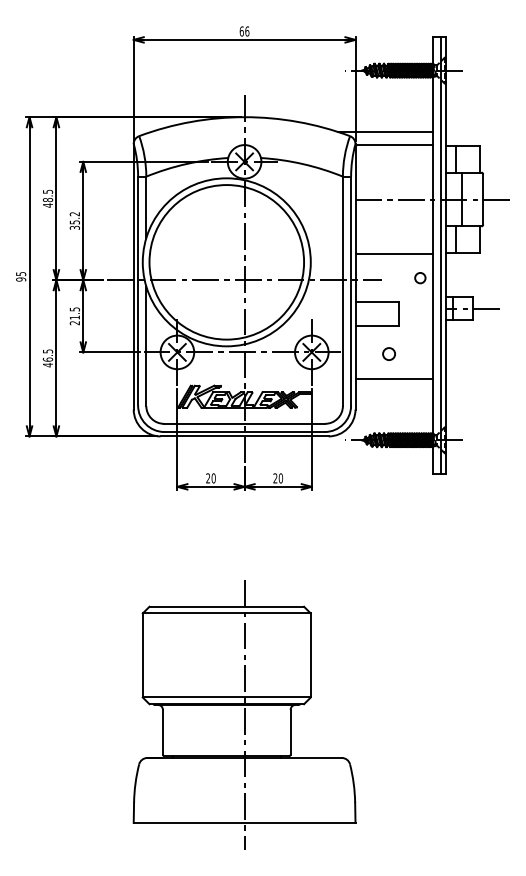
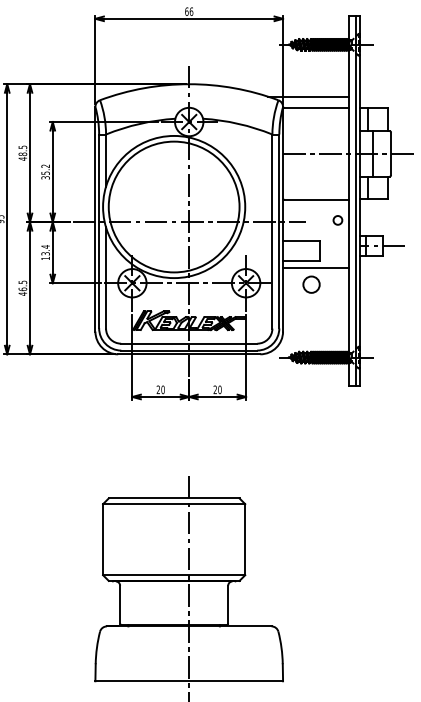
text: (74, 316) -> (45, 252), 21.5 -> 13.4
circle: (388, 353) -> (310, 284), size x1.6
line: (394, 378) -> (316, 267), moved

